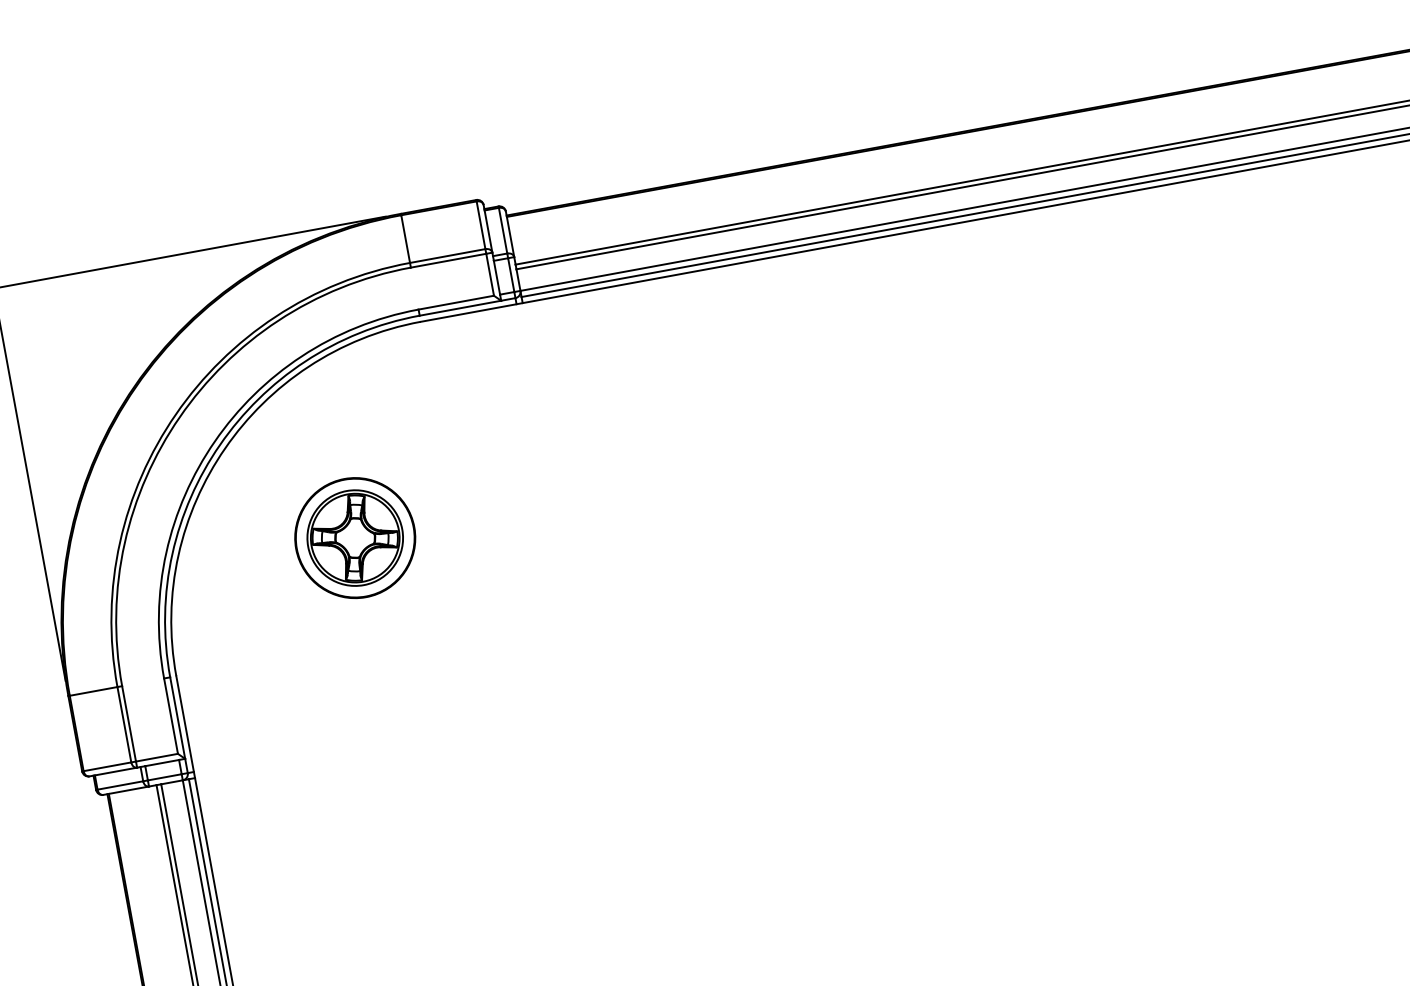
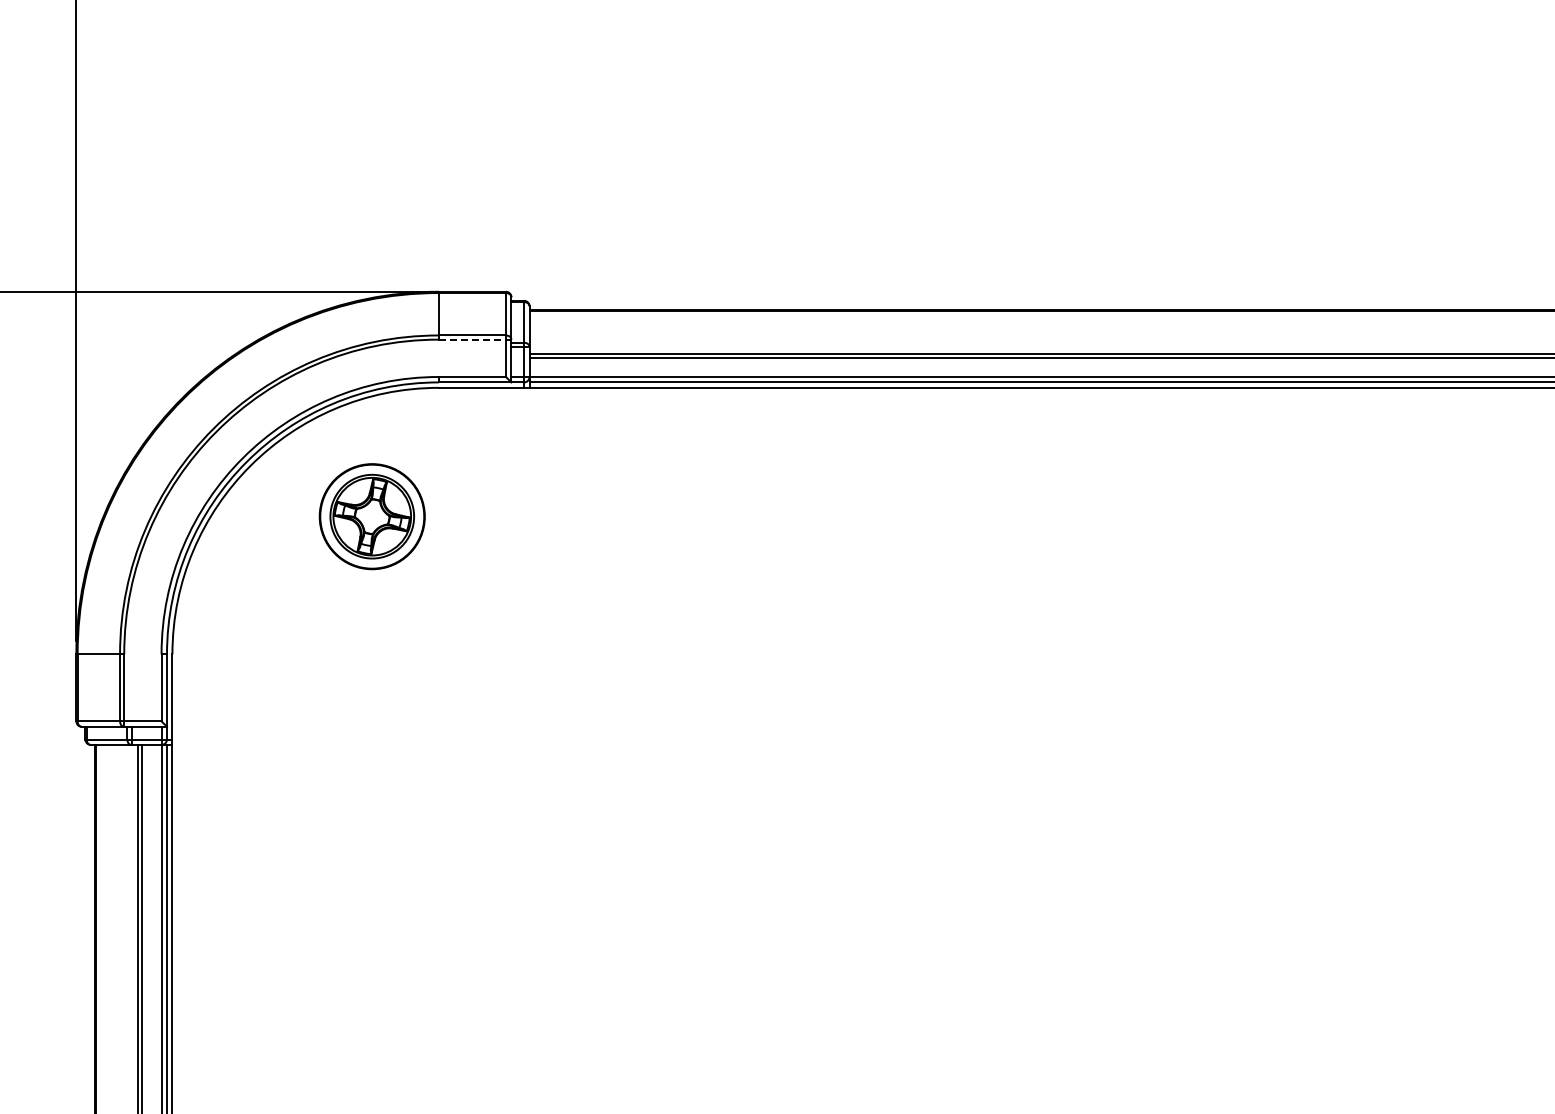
line: (448, 260) -> (472, 339), solid -> dashed
part: (354, 538) -> (371, 516), moved

